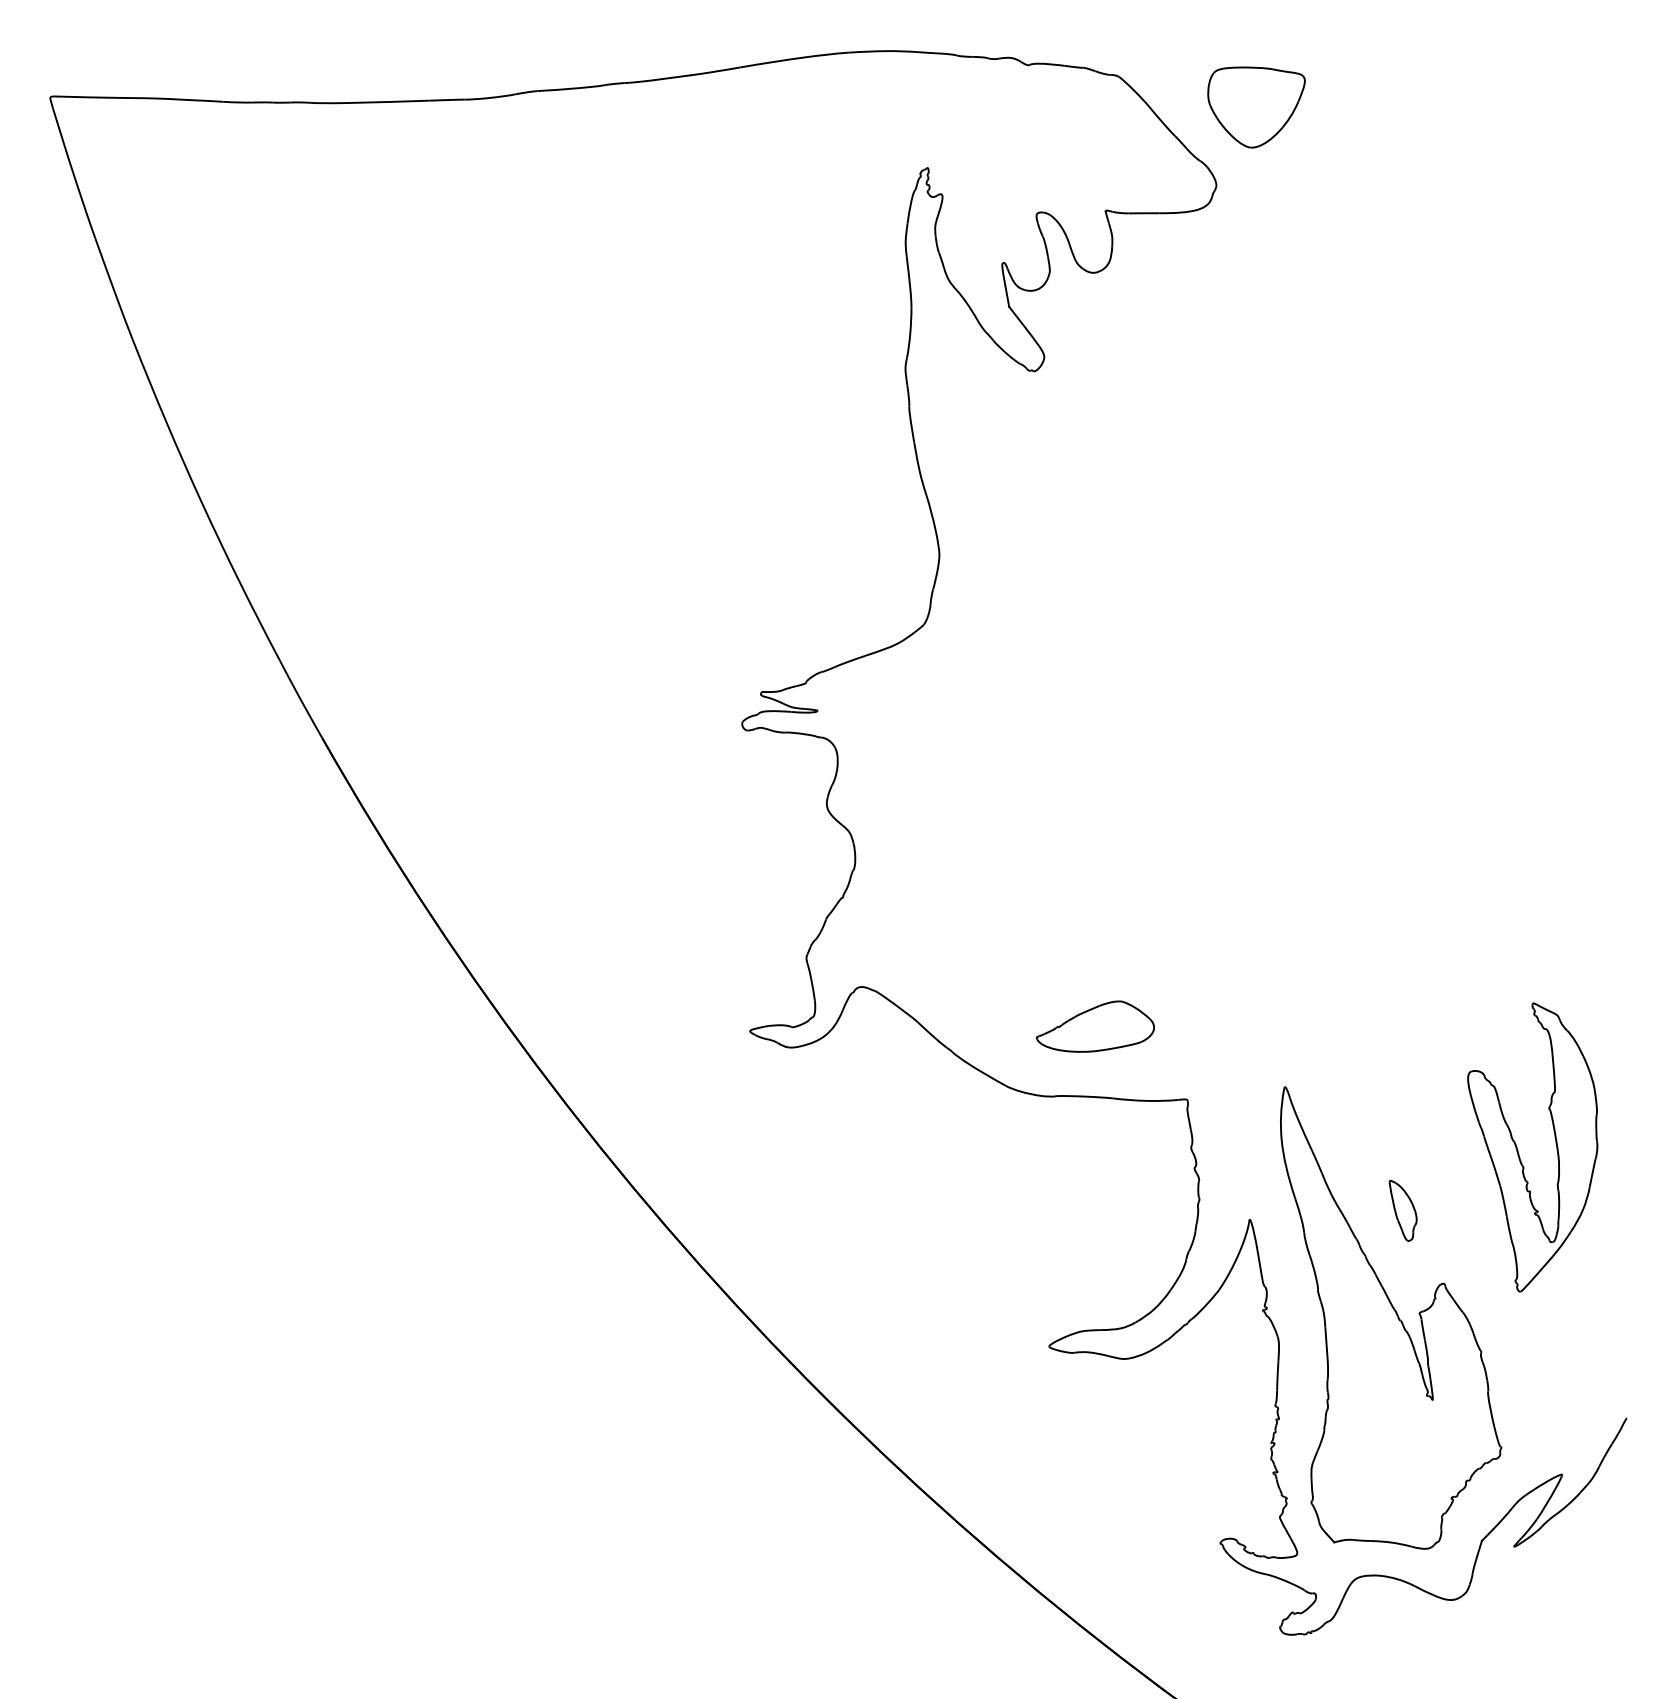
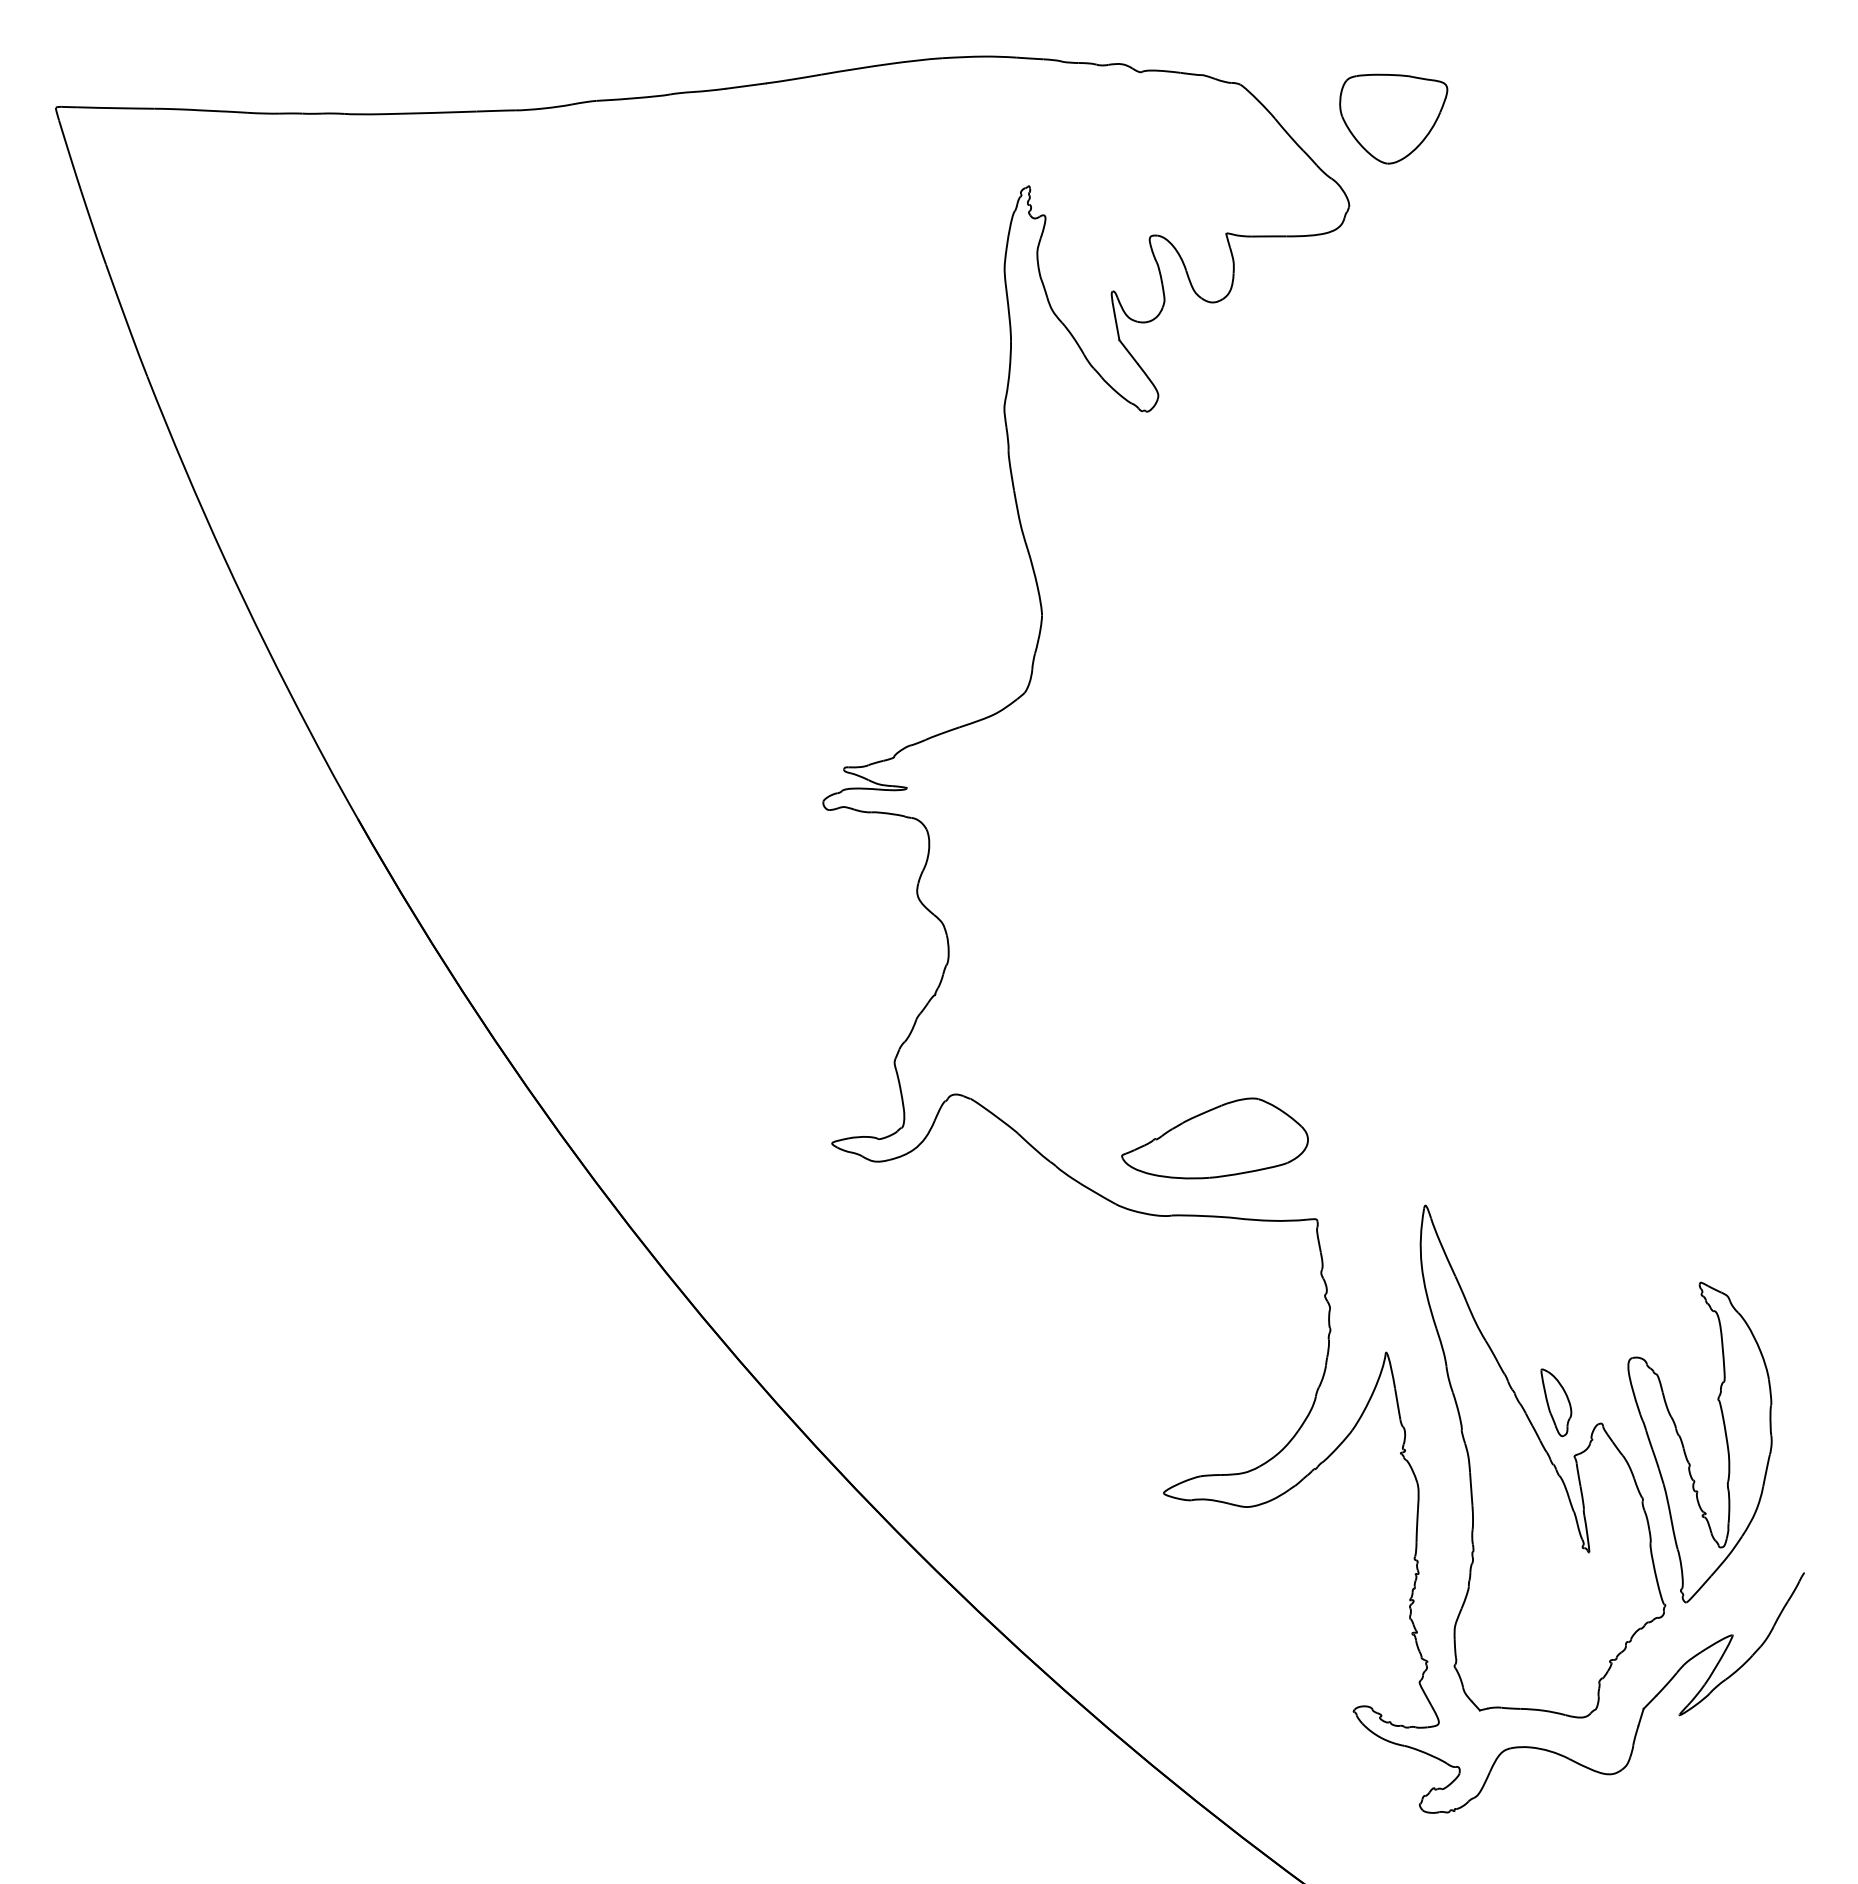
part: (1094, 1026) -> (1214, 1138), size x1.43
part: (1518, 1151) -> (1684, 1446), moved
part: (1403, 1210) -> (1556, 1402), moved

